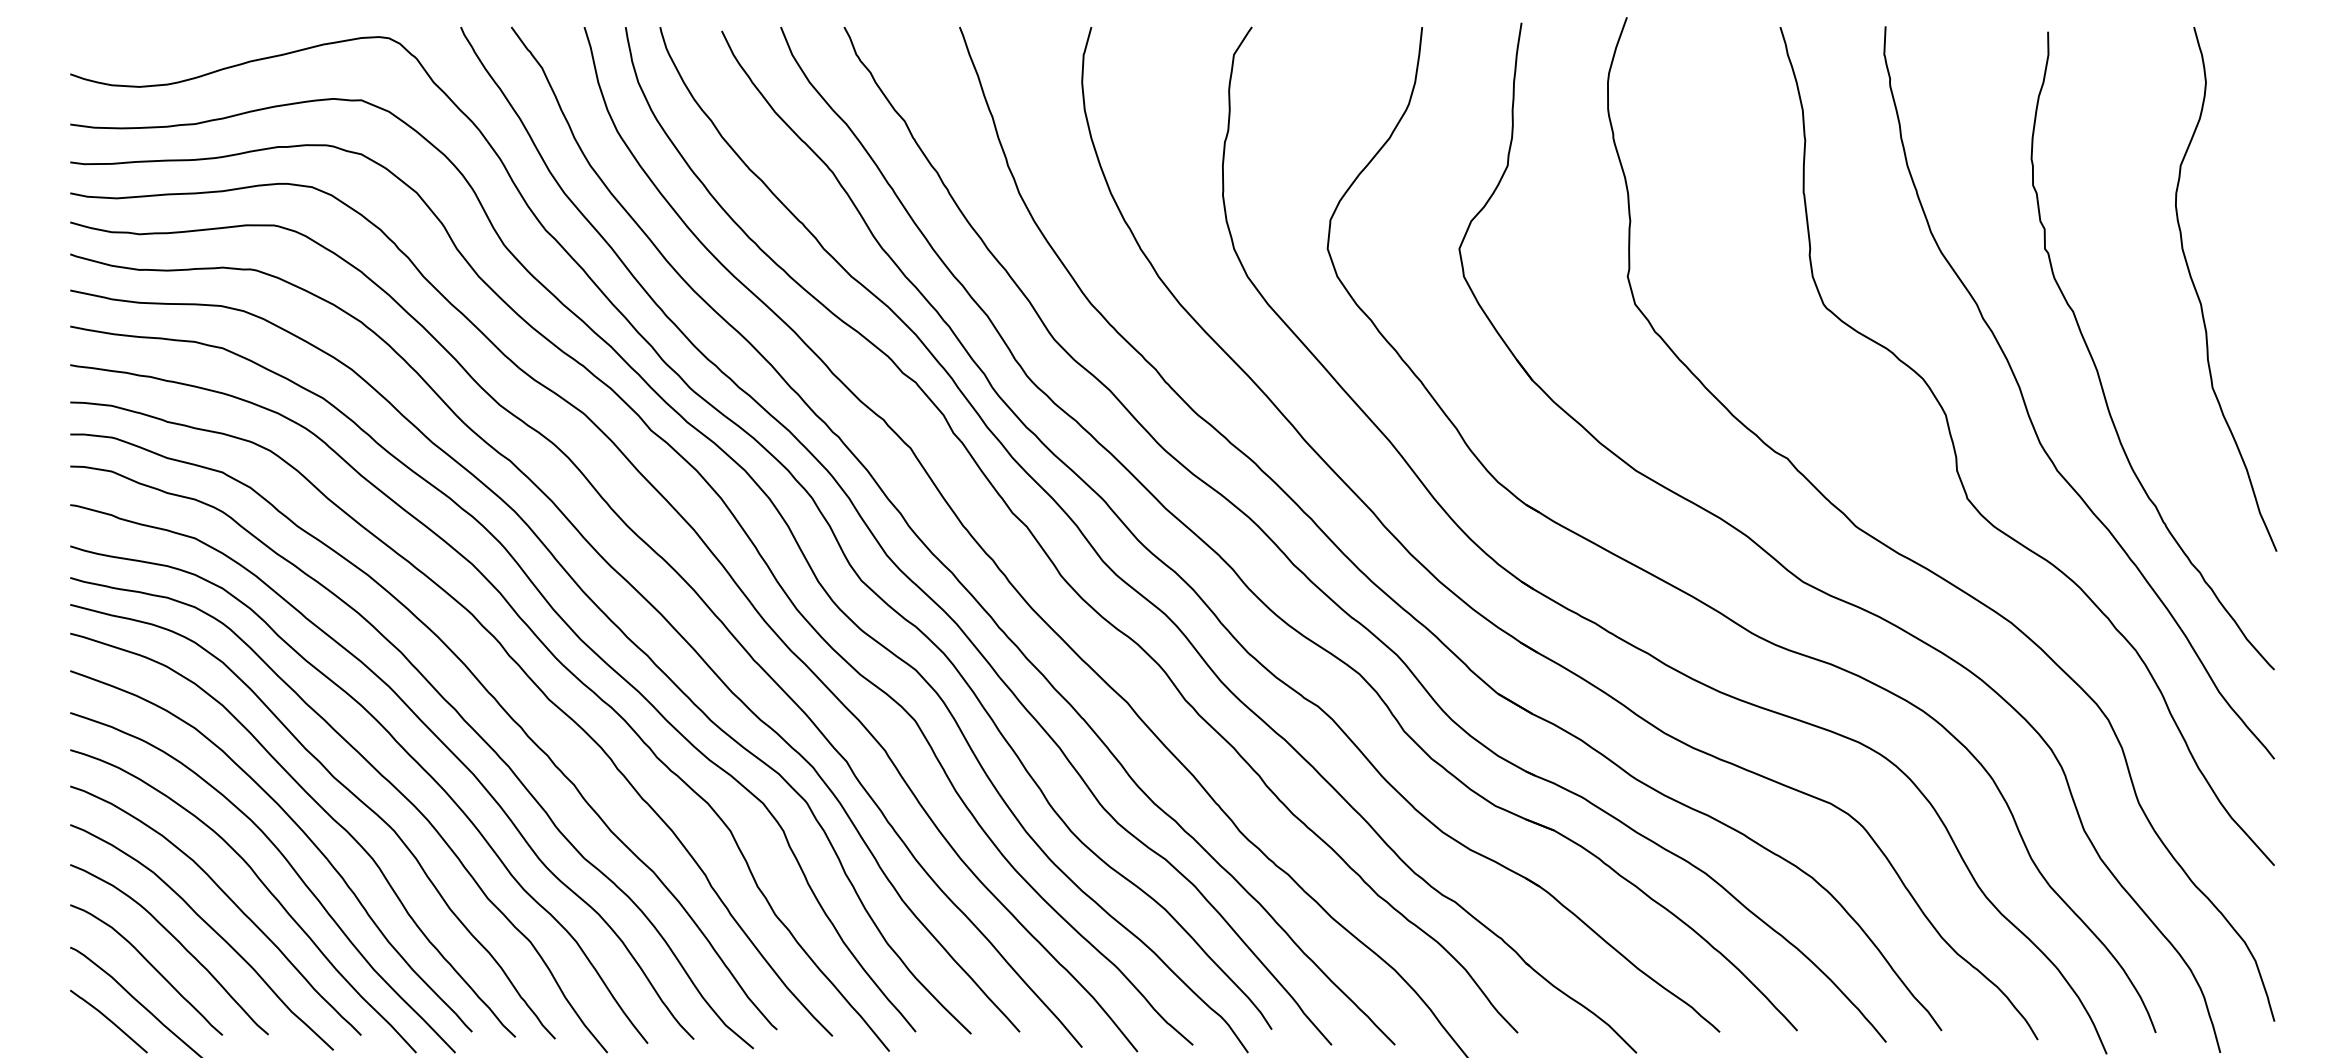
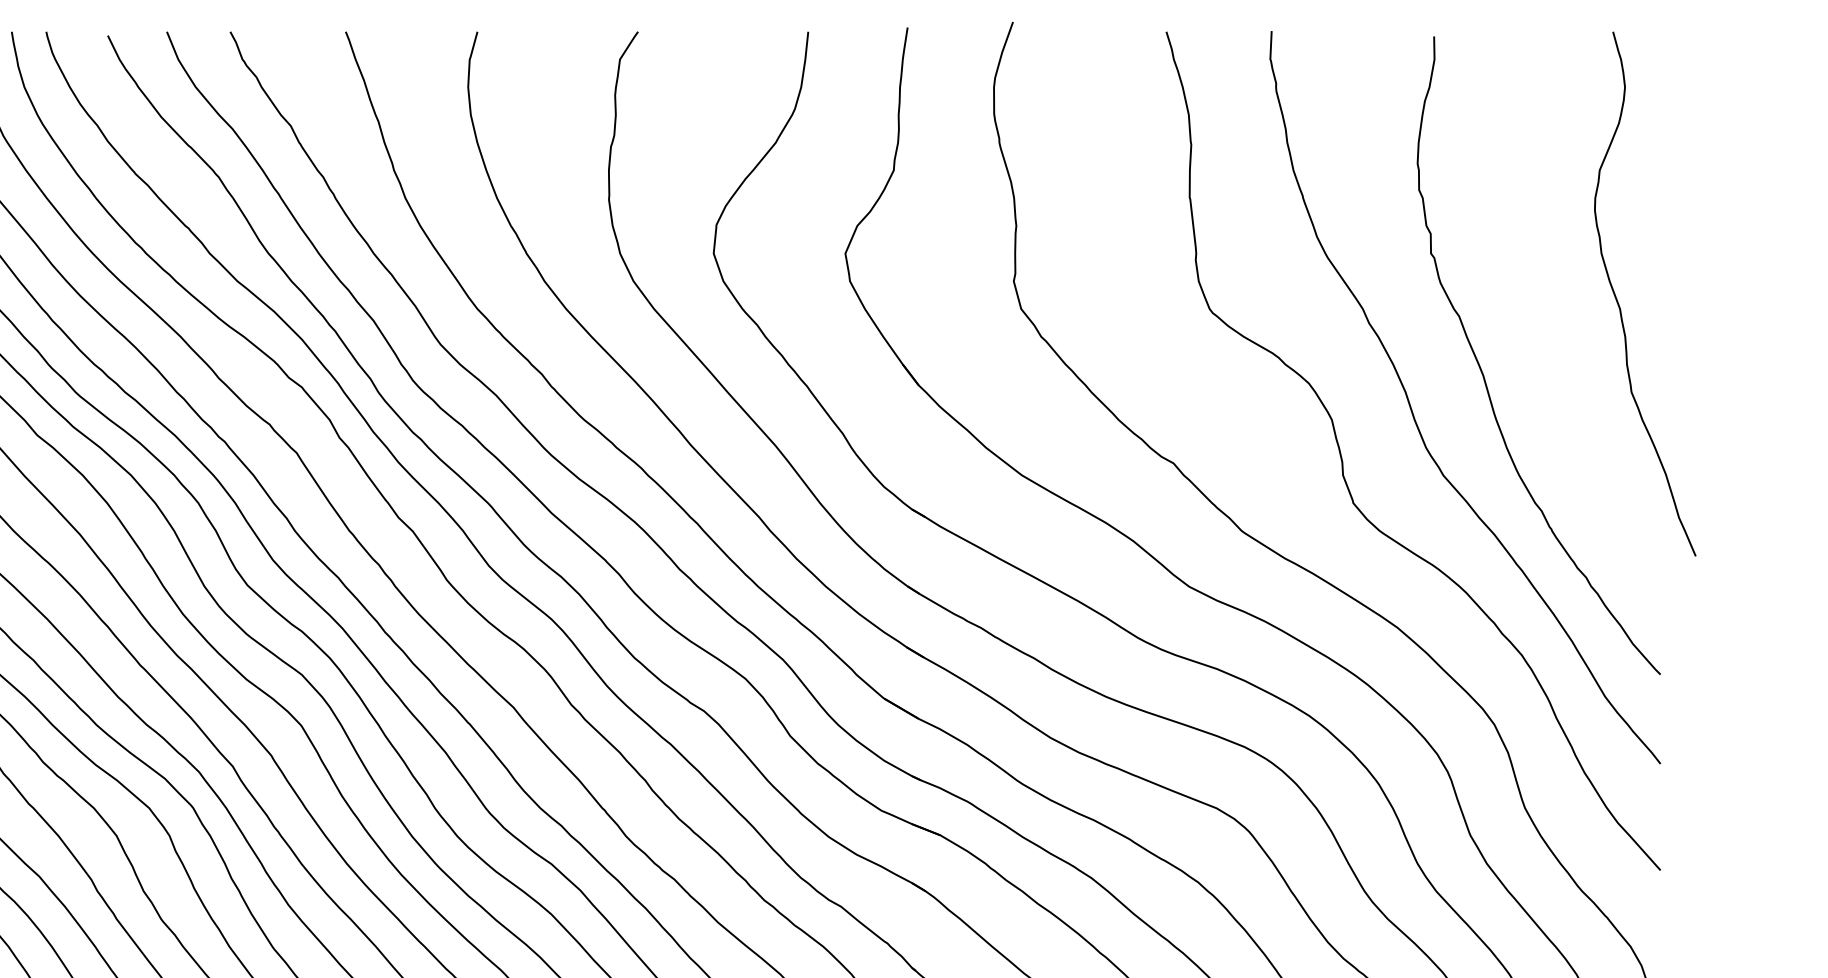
curve: (2200, 299) -> (1619, 304), moved

